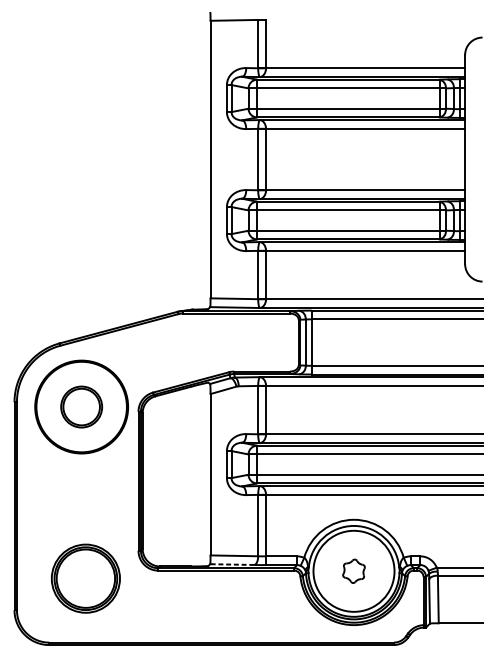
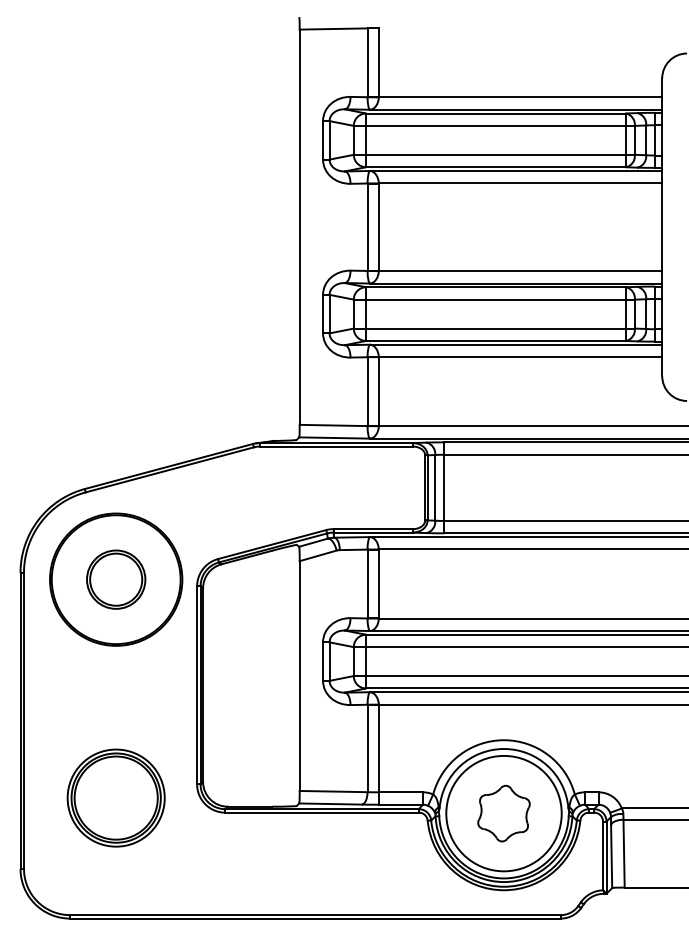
line: (232, 564) -> (330, 804), dashed -> solid
part: (353, 571) -> (503, 813), size x1.67
part: (85, 578) -> (115, 797), moved

